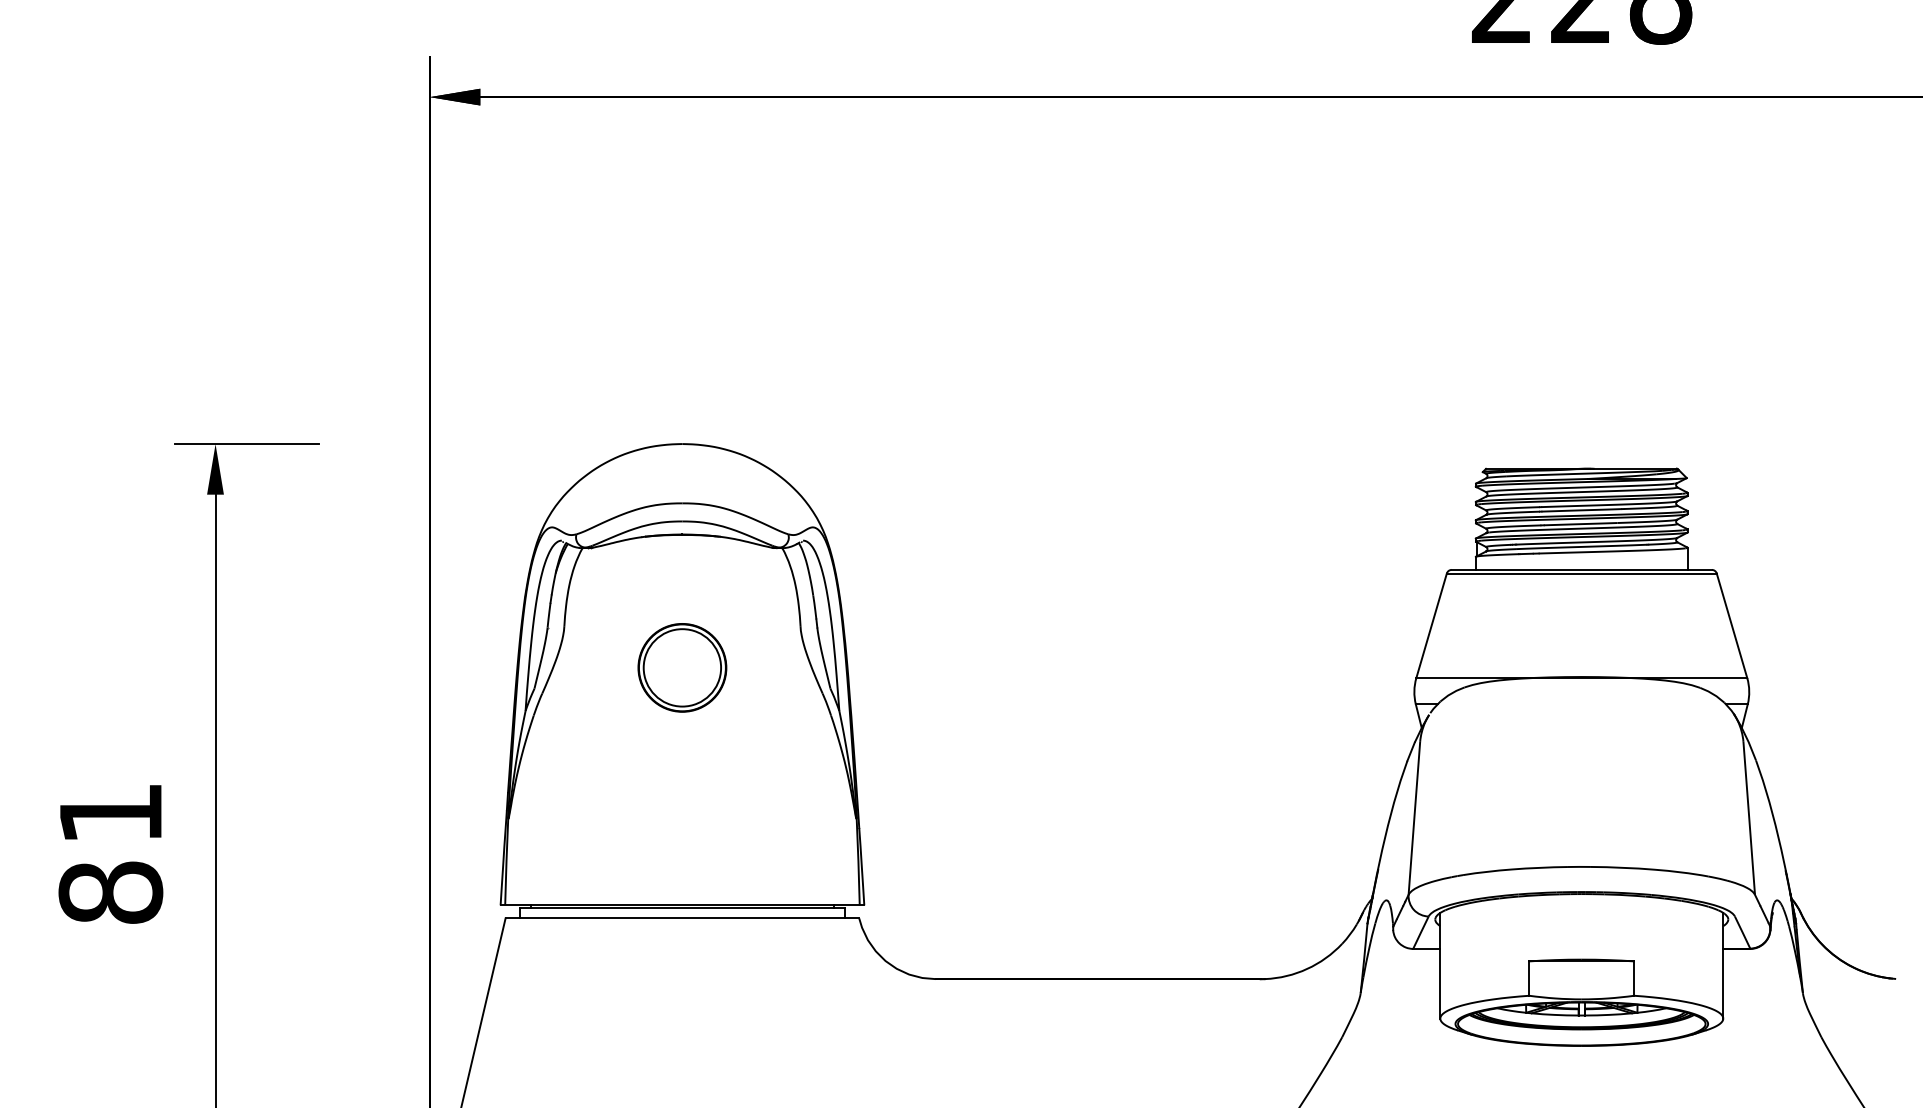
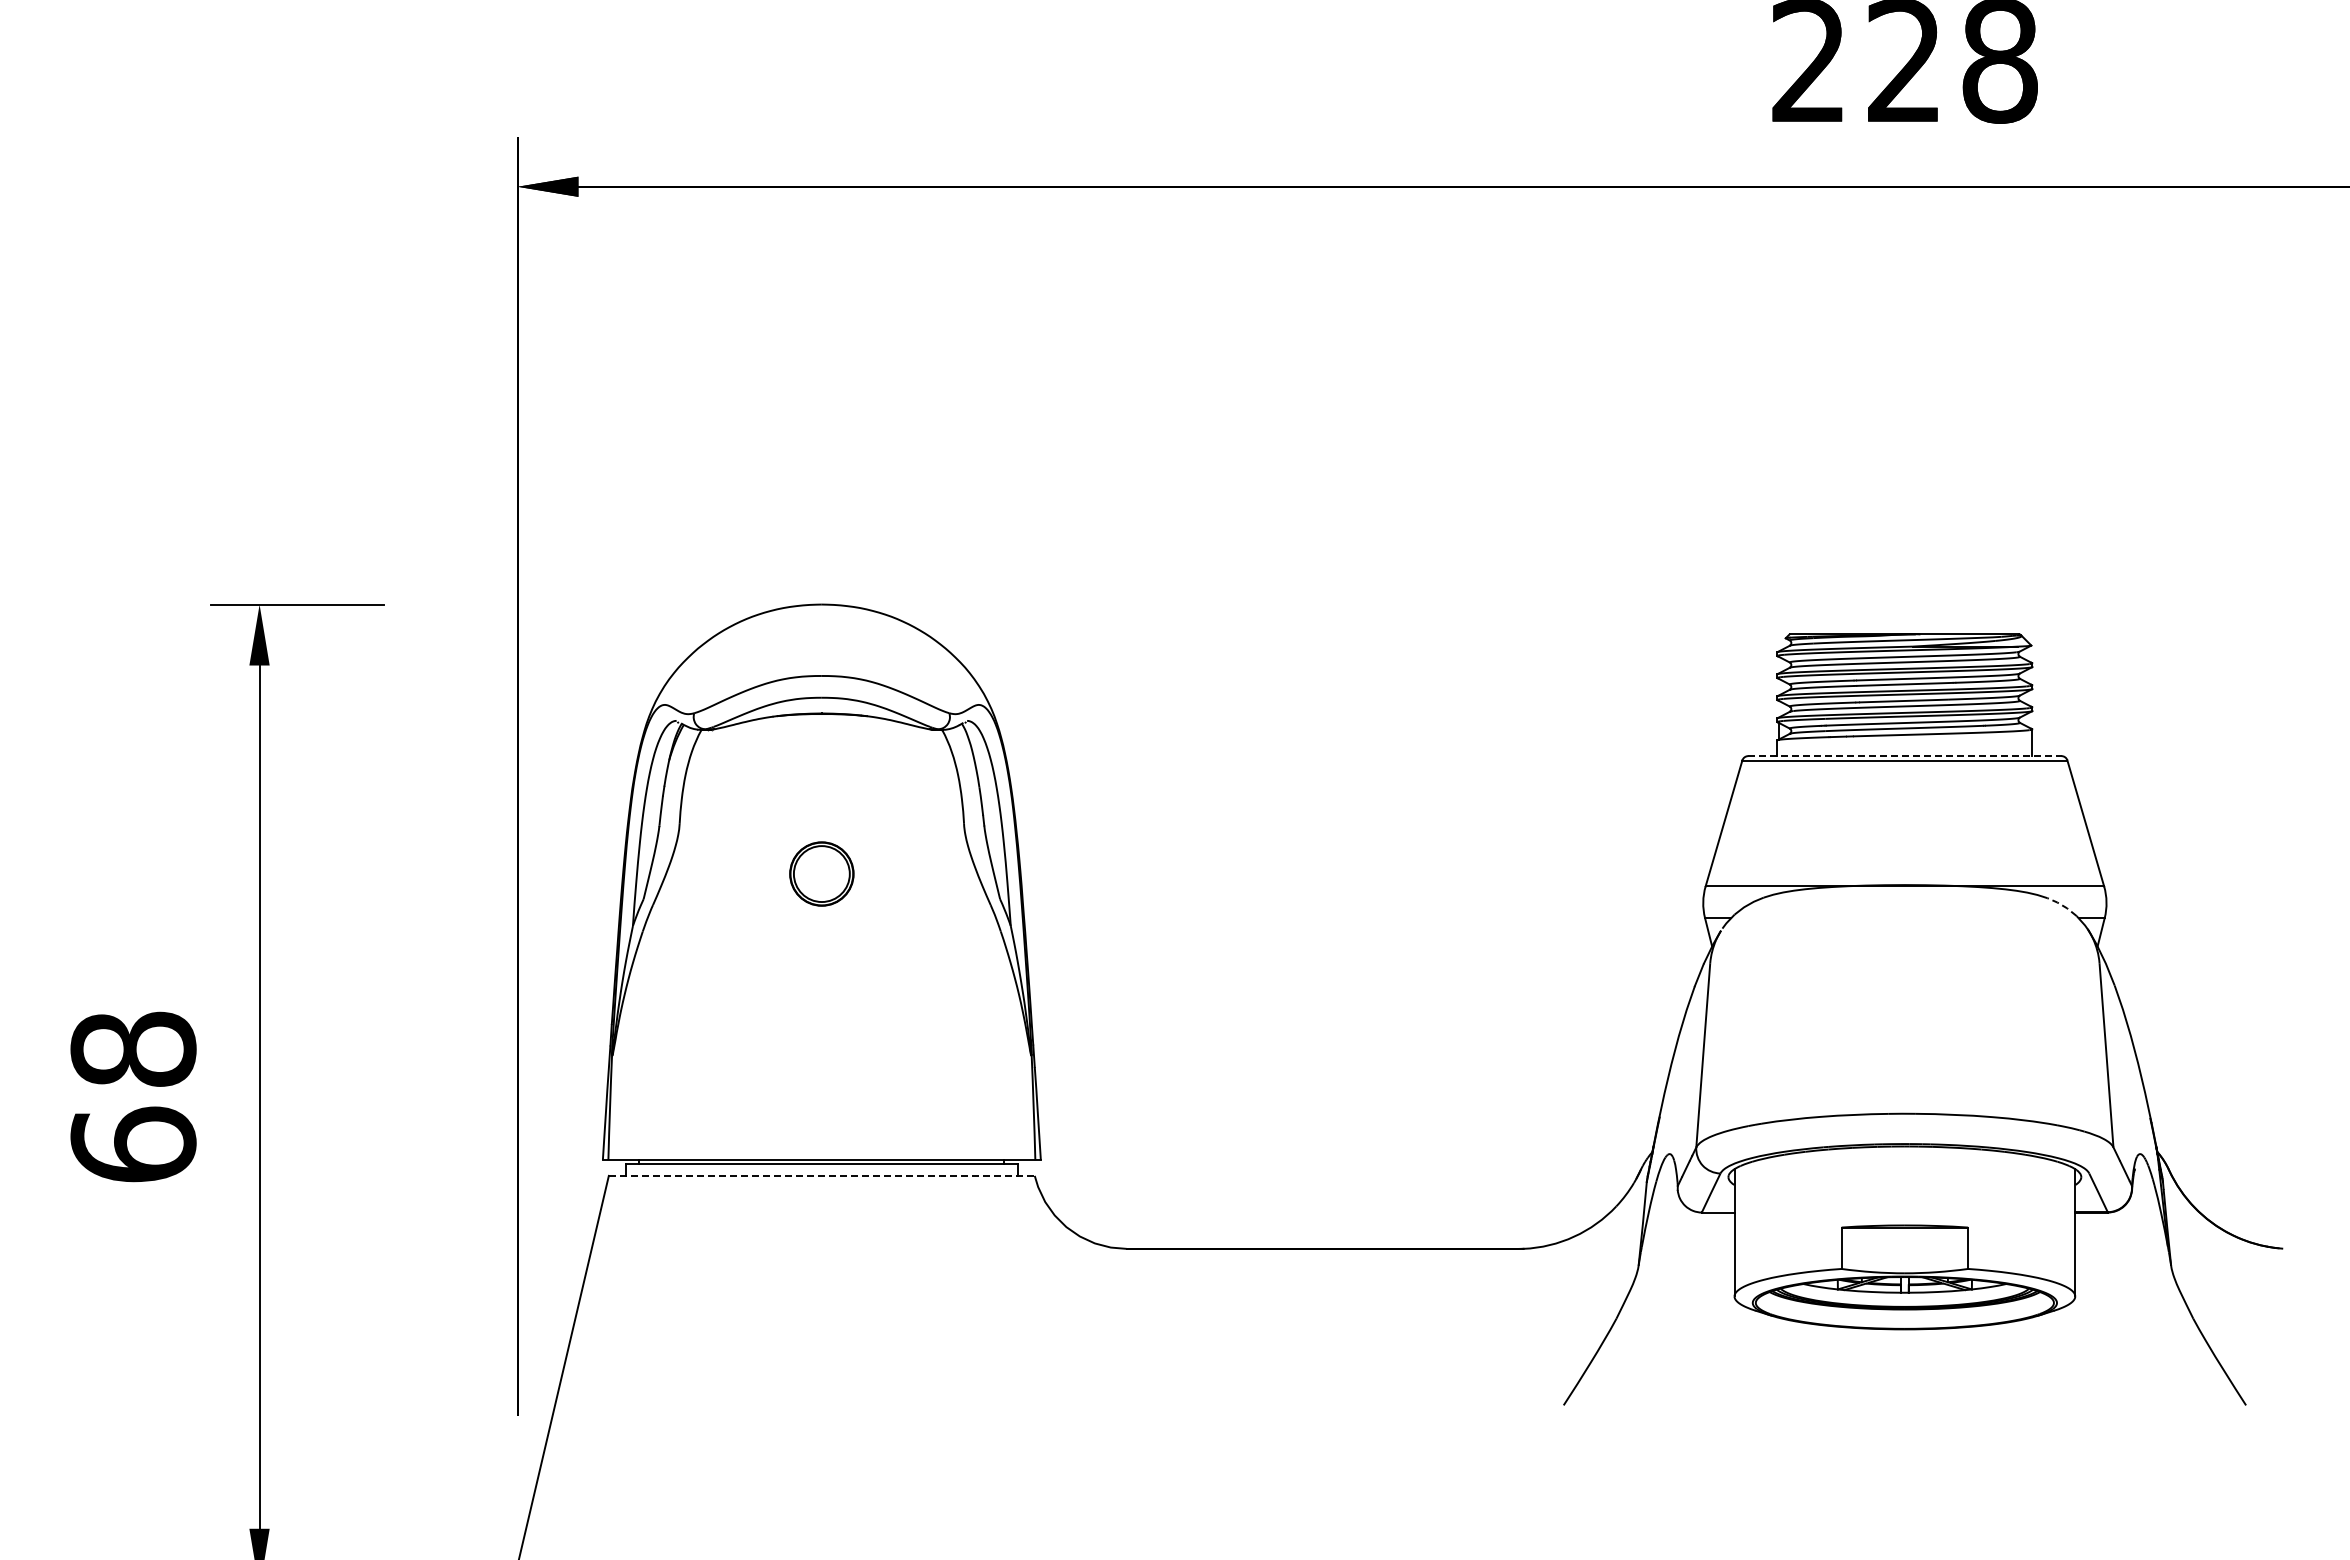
line: (1581, 570) -> (1904, 756), solid -> dashed
part: (682, 667) -> (821, 873), size x0.6
line: (1713, 693) -> (2063, 905), solid -> dashed
text: (110, 852) -> (133, 1096), 81 -> 68
line: (682, 918) -> (821, 1175), solid -> dashed

